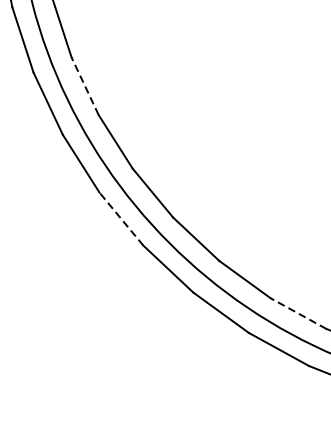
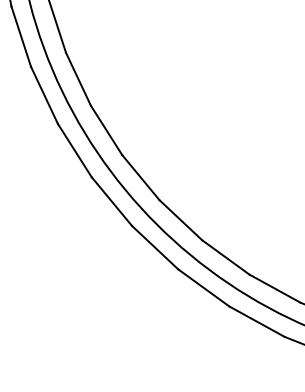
line: (85, 85) -> (78, 78), dashed -> solid
line: (120, 218) -> (111, 201), dashed -> solid
line: (297, 313) -> (274, 288), dashed -> solid

